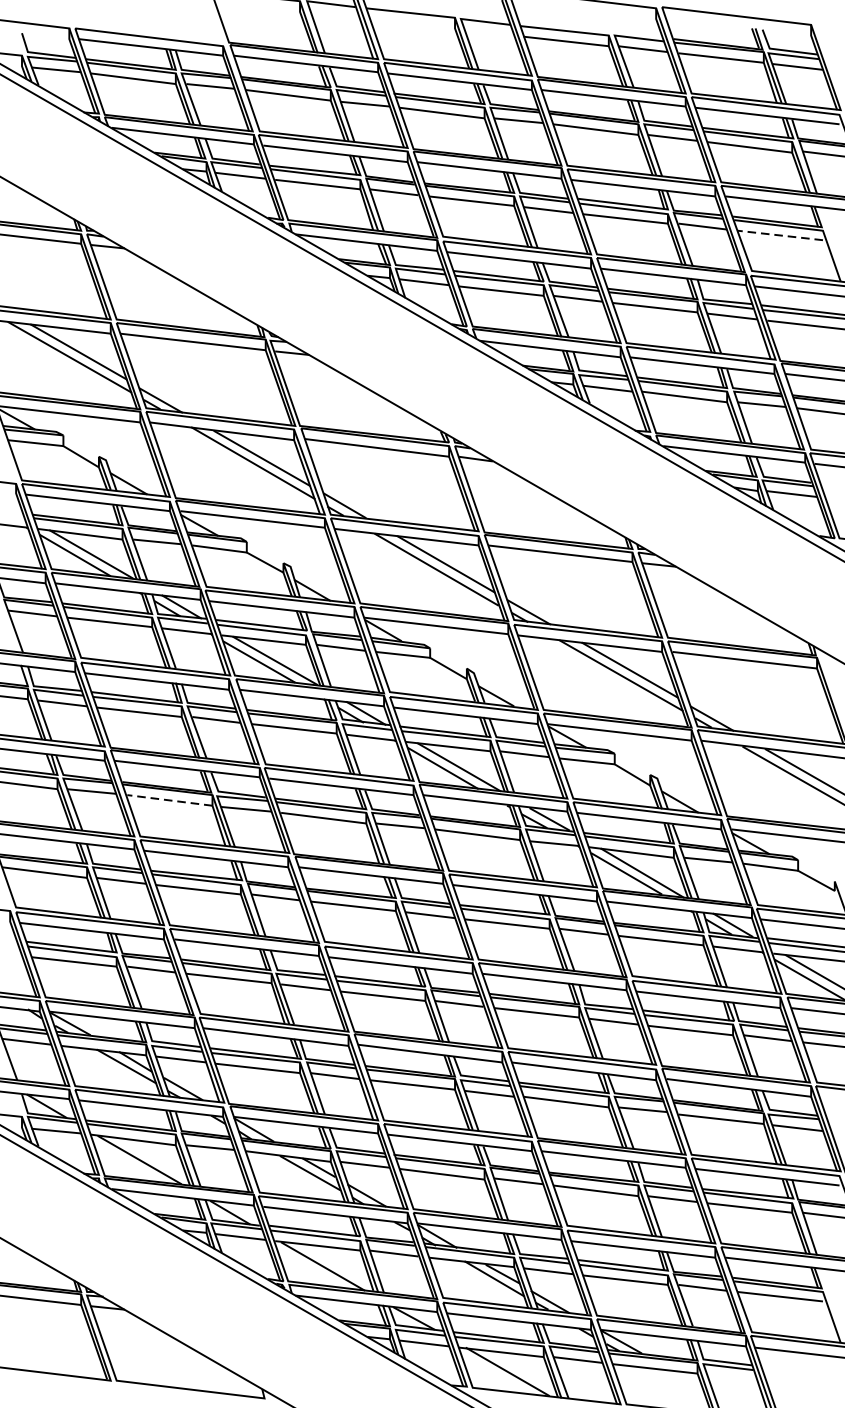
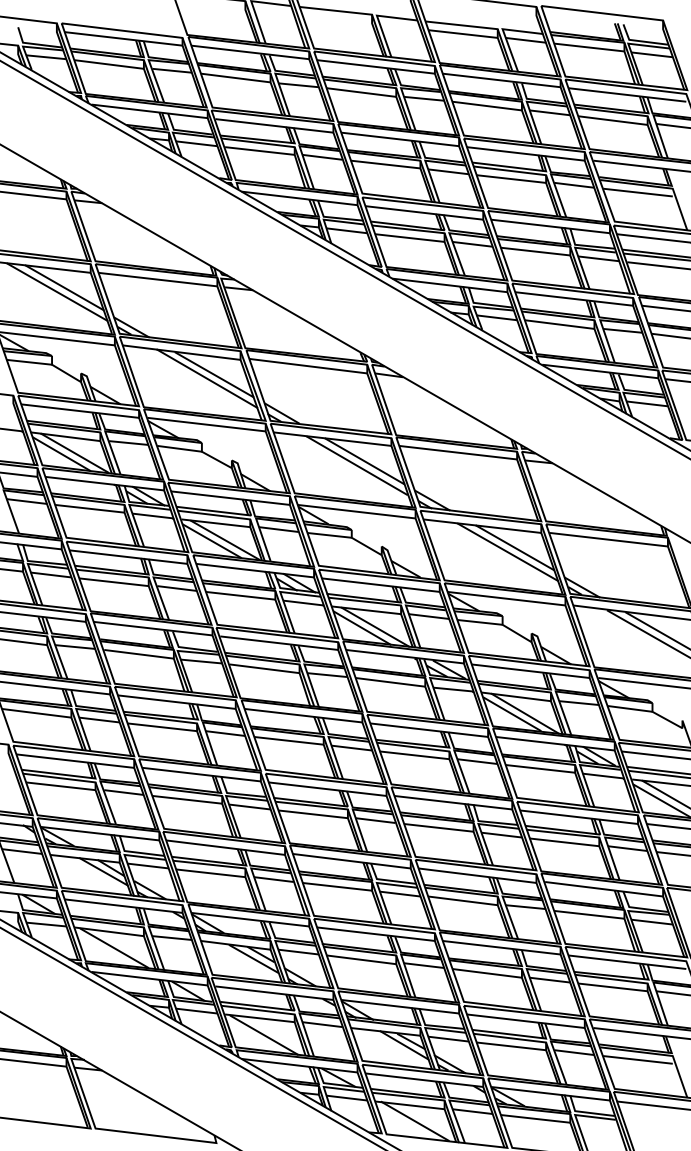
line: (779, 235) -> (637, 192), dashed -> solid
line: (169, 800) -> (138, 654), dashed -> solid

